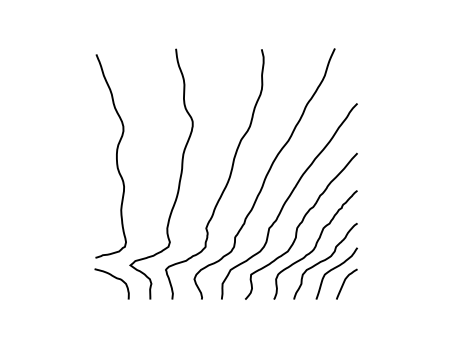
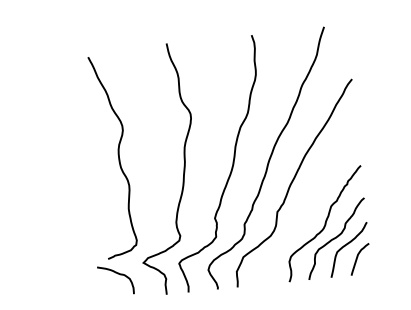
curve: (300, 225) -> (308, 205), removed
curve: (113, 277) -> (116, 273), moved

